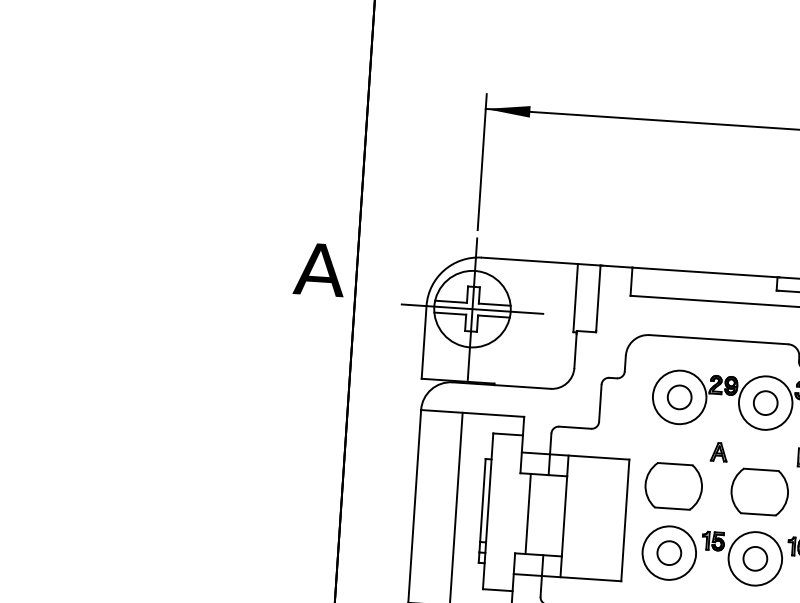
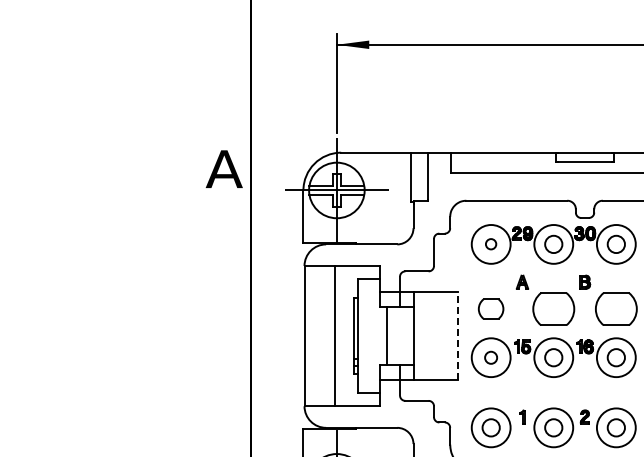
circle: (678, 396) -> (490, 243), size x0.6
part: (672, 485) -> (490, 308), size x0.6
line: (625, 519) -> (457, 335), solid -> dashed
circle: (668, 552) -> (490, 357), size x0.7

